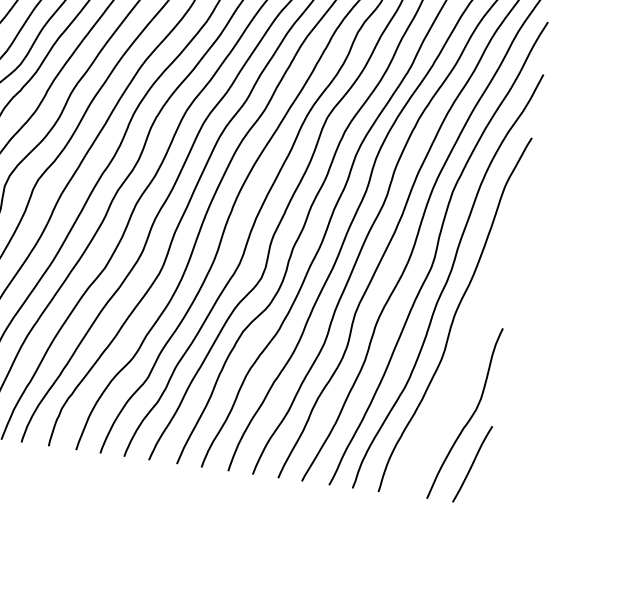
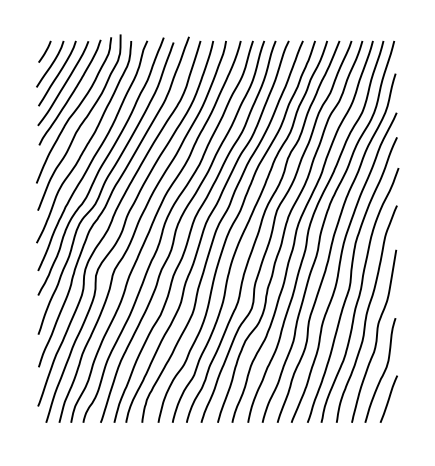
curve: (466, 353) -> (376, 335), added

